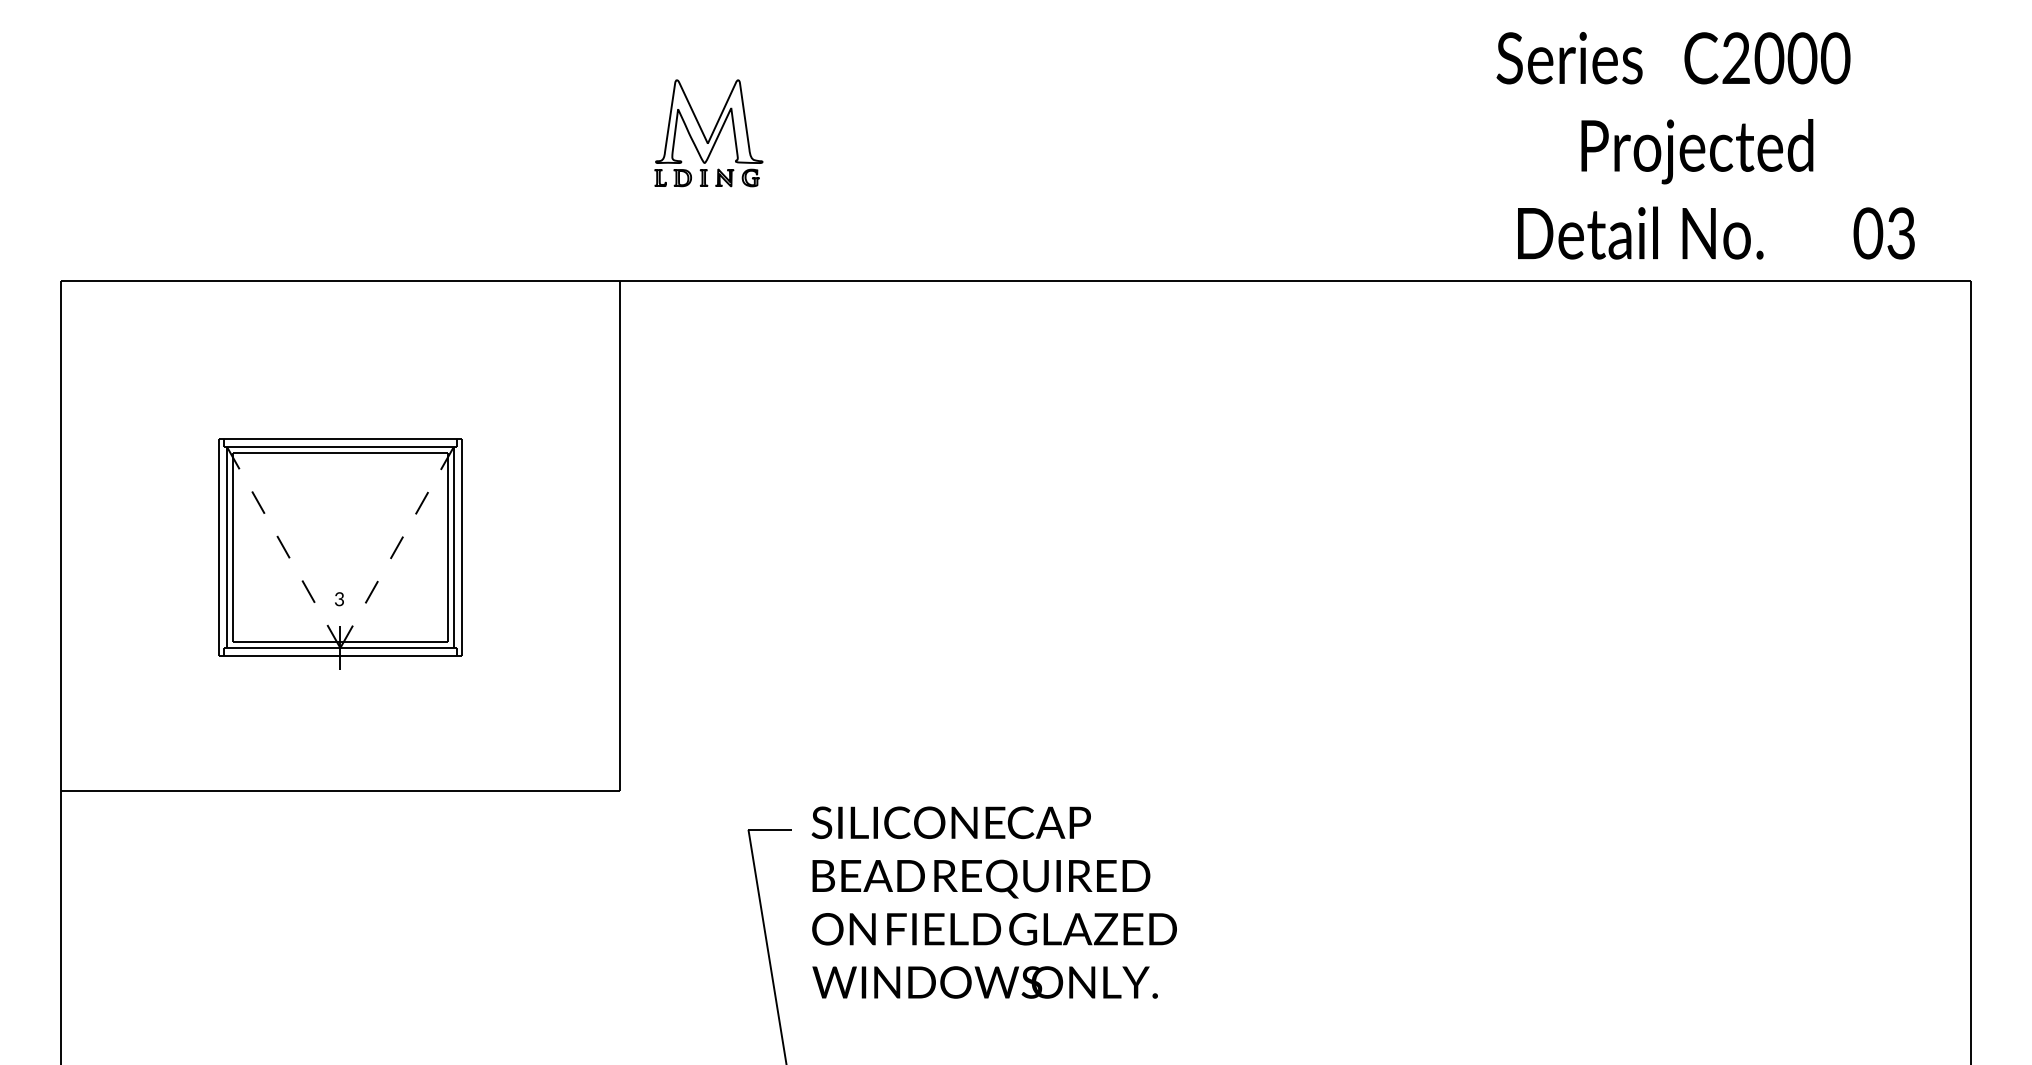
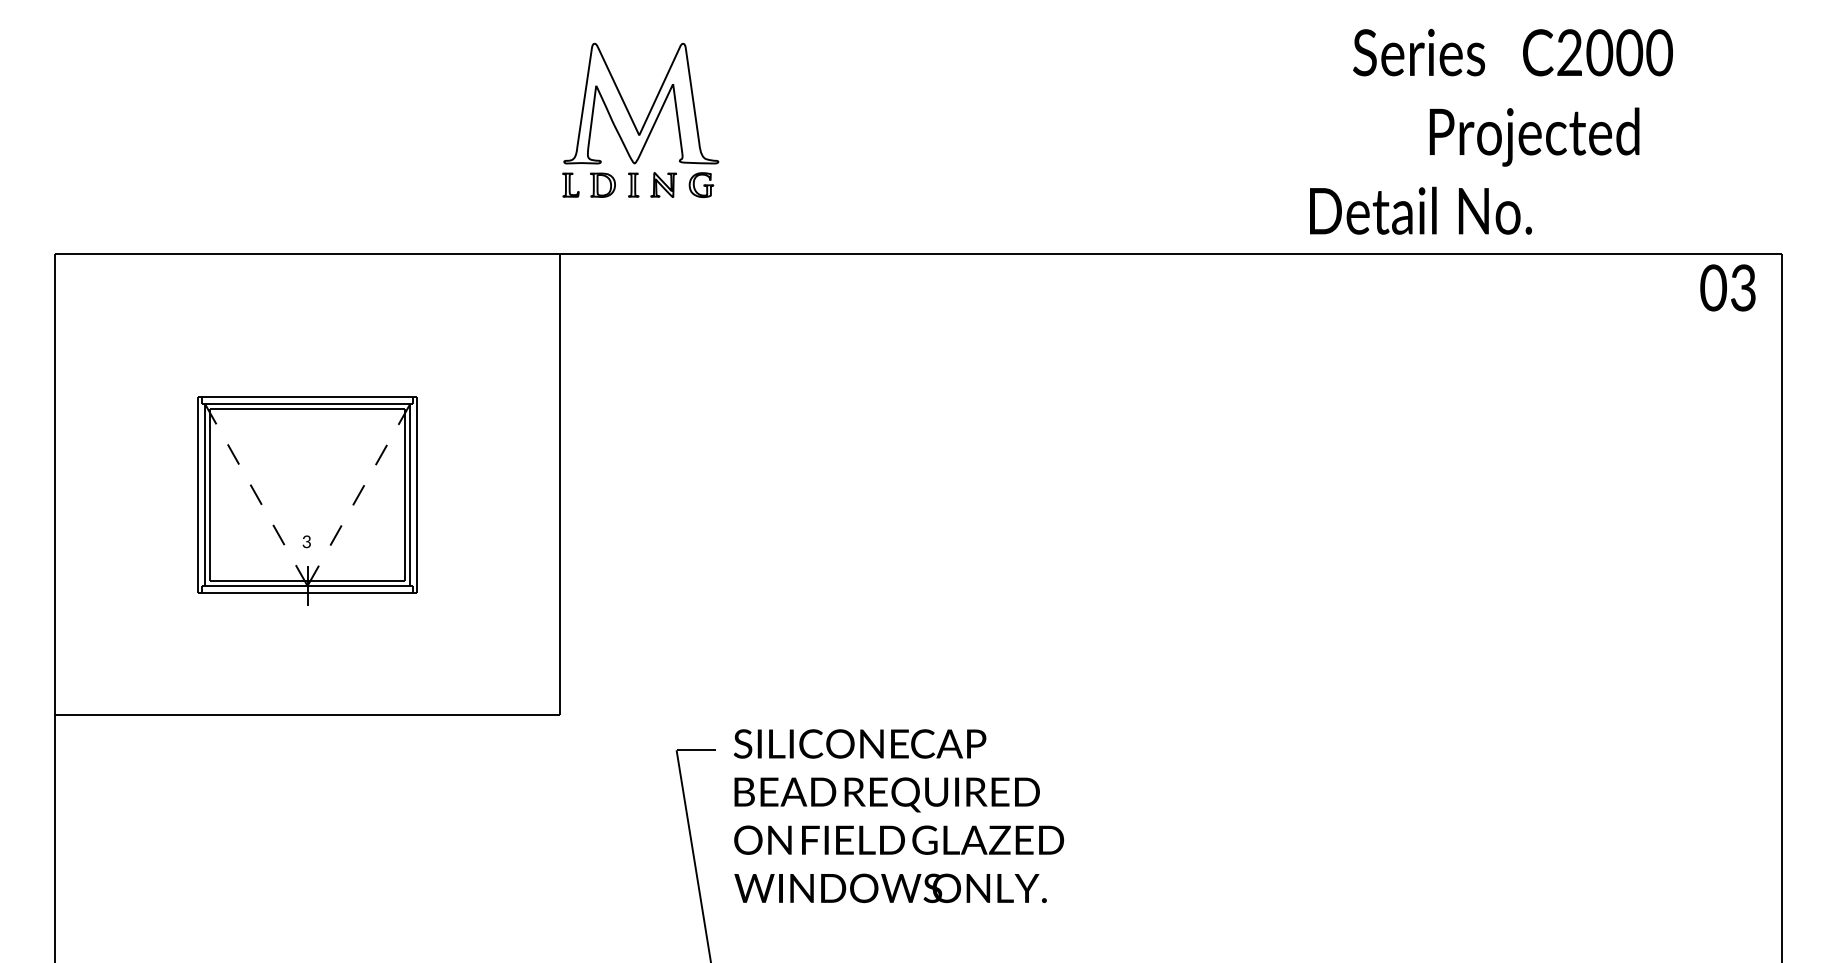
part: (708, 133) -> (640, 120), size x1.6
text: (1640, 232) -> (1420, 210), moved
text: (1883, 233) -> (1727, 288), moved

